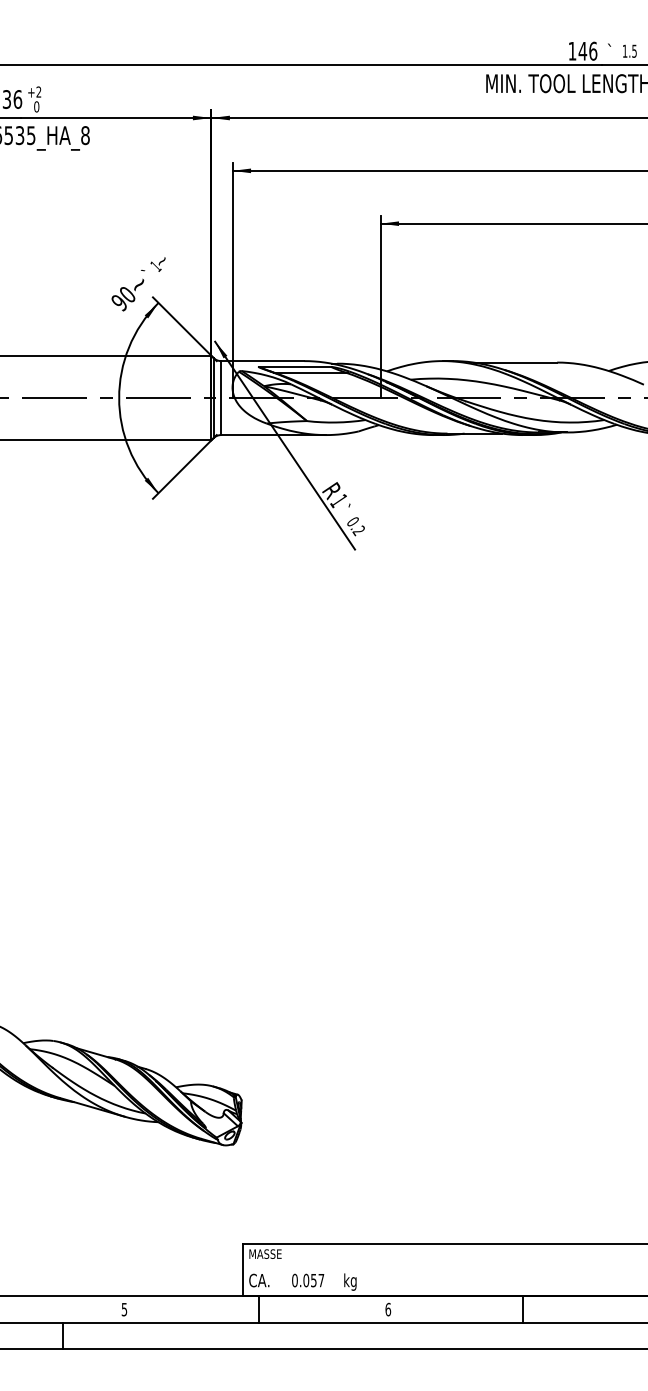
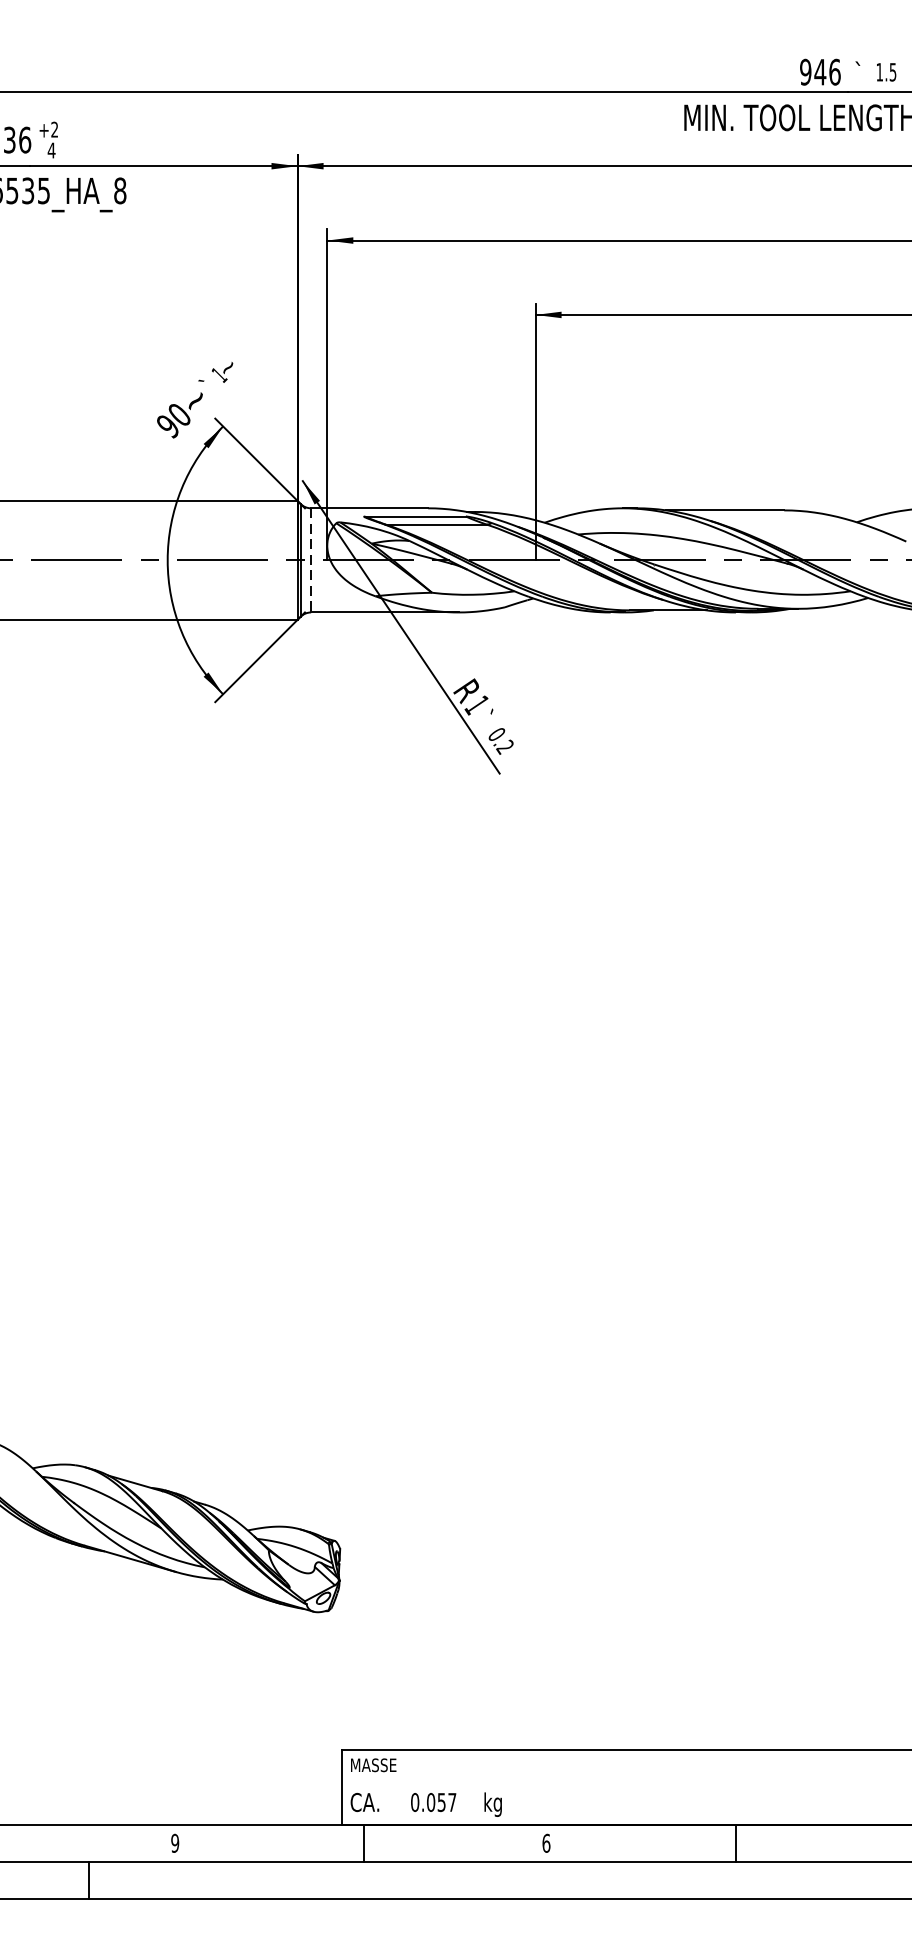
text: (572, 50) -> (805, 71), 146 -> 946
text: (36, 106) -> (51, 149), 0 -> 4
line: (221, 398) -> (311, 560), solid -> dashed
text: (124, 1308) -> (175, 1841), 5 -> 9

